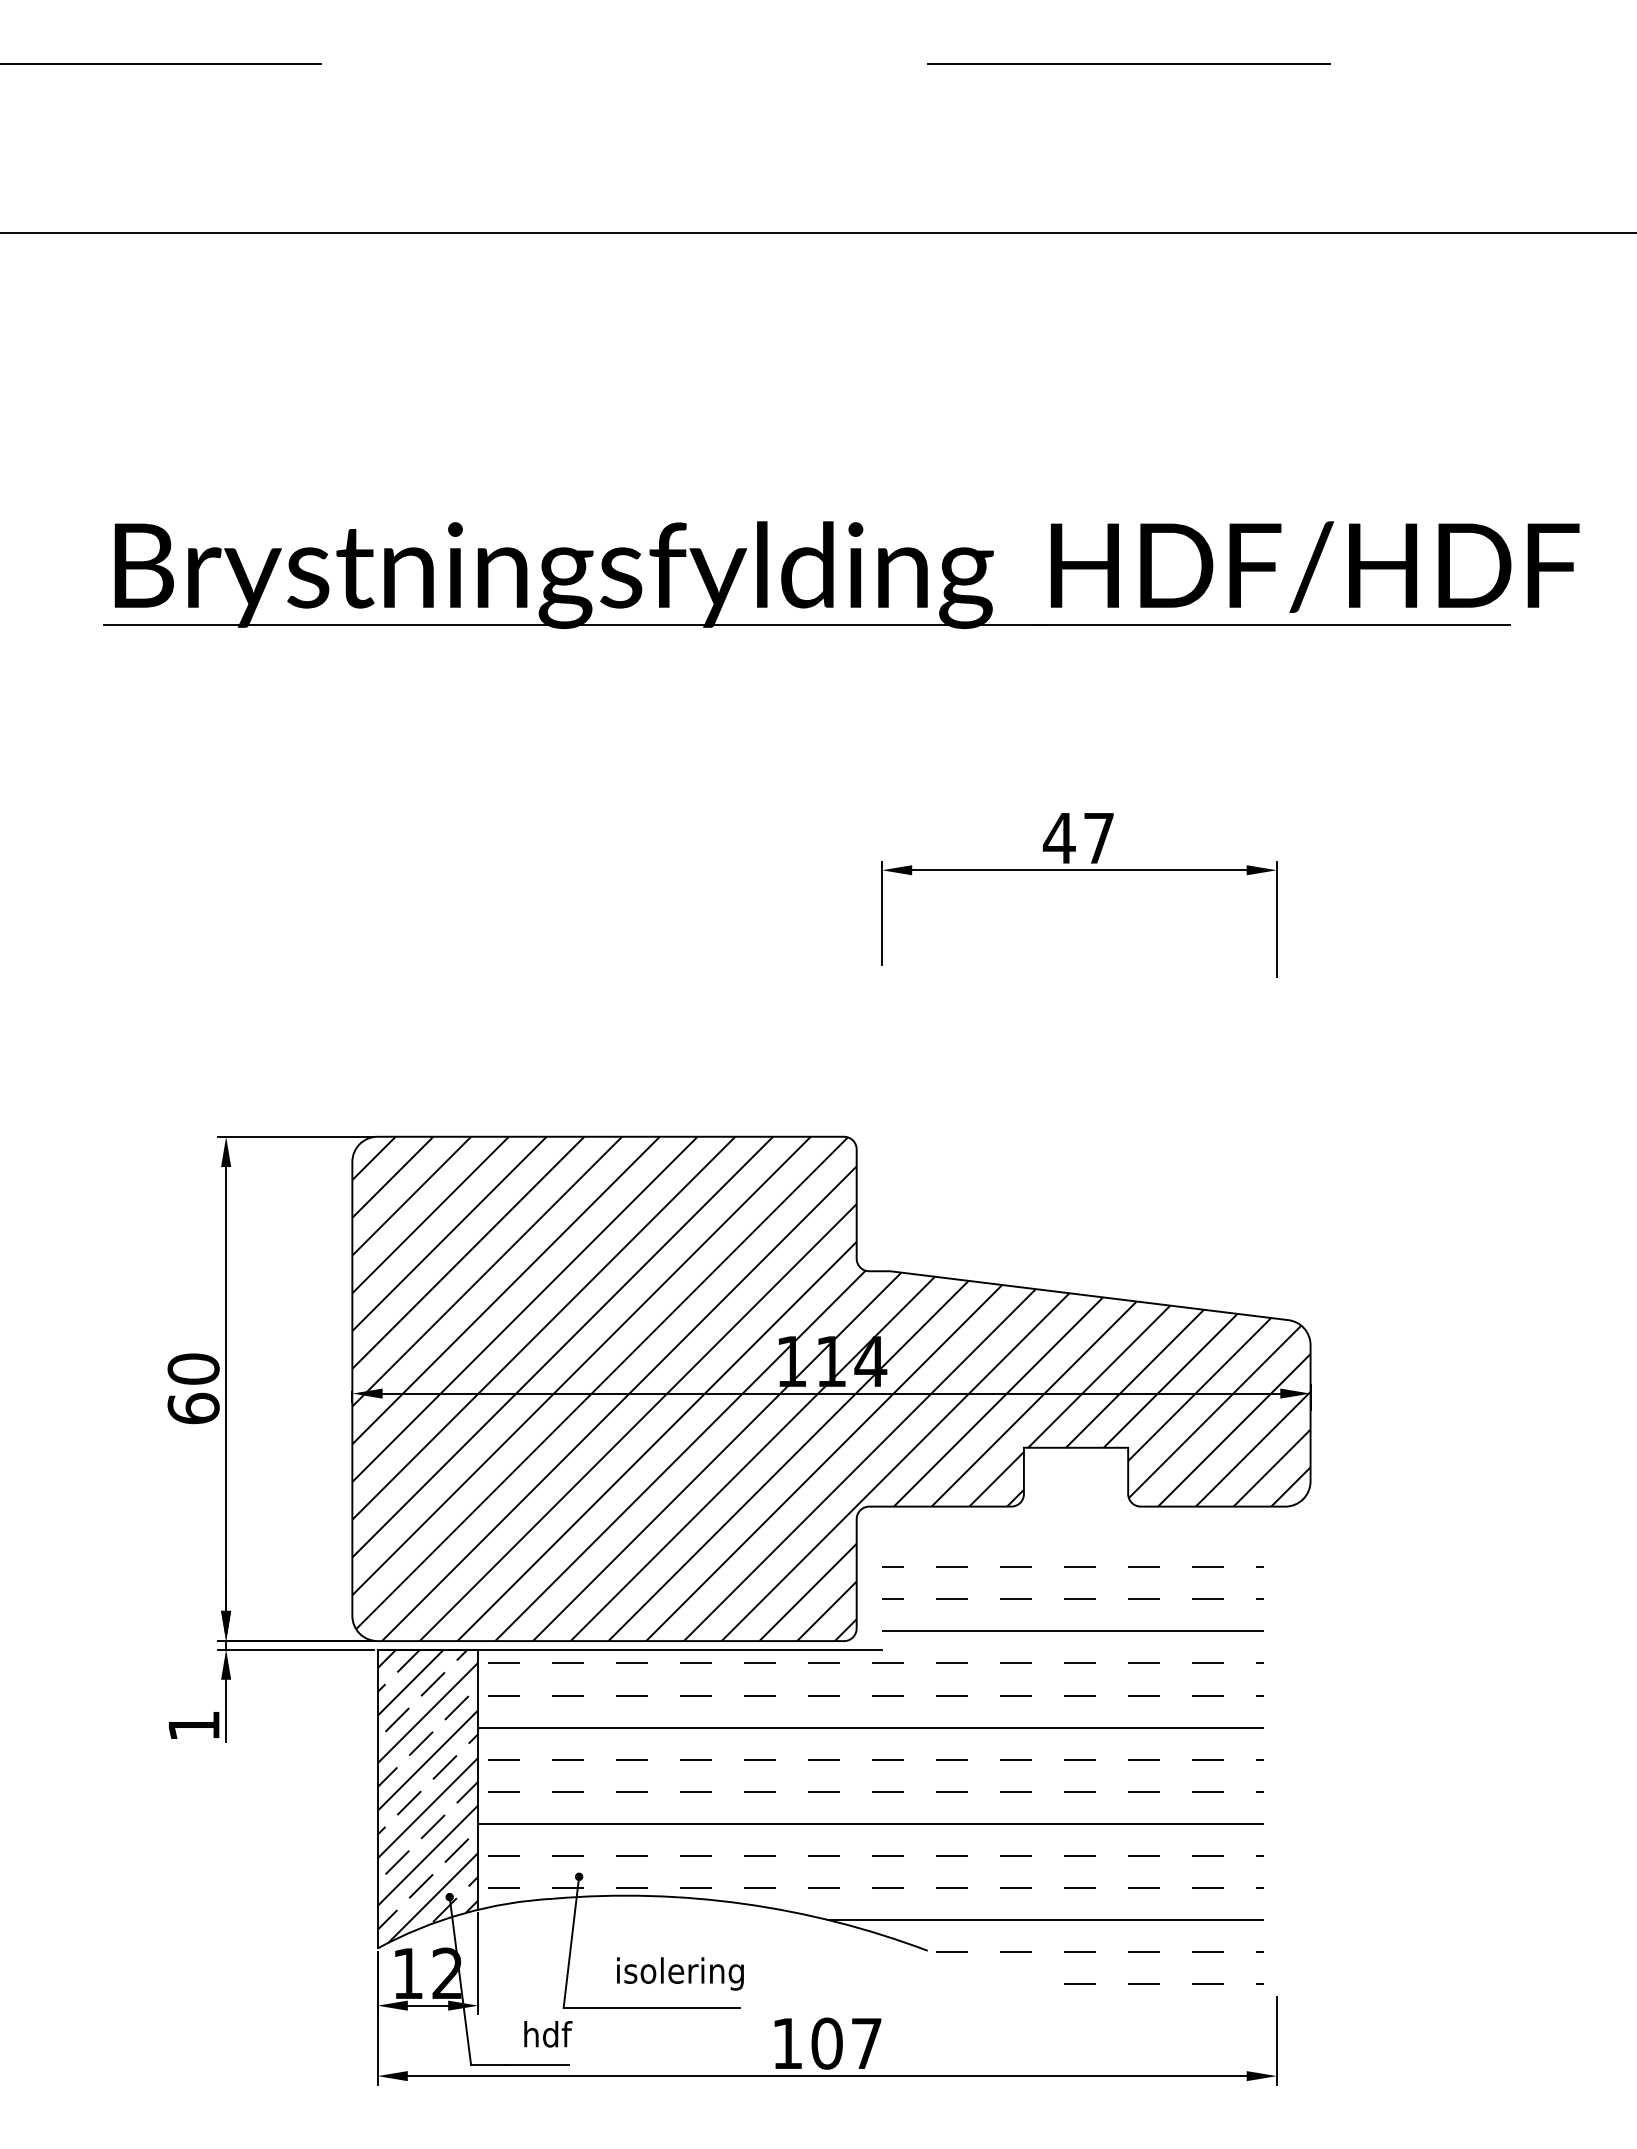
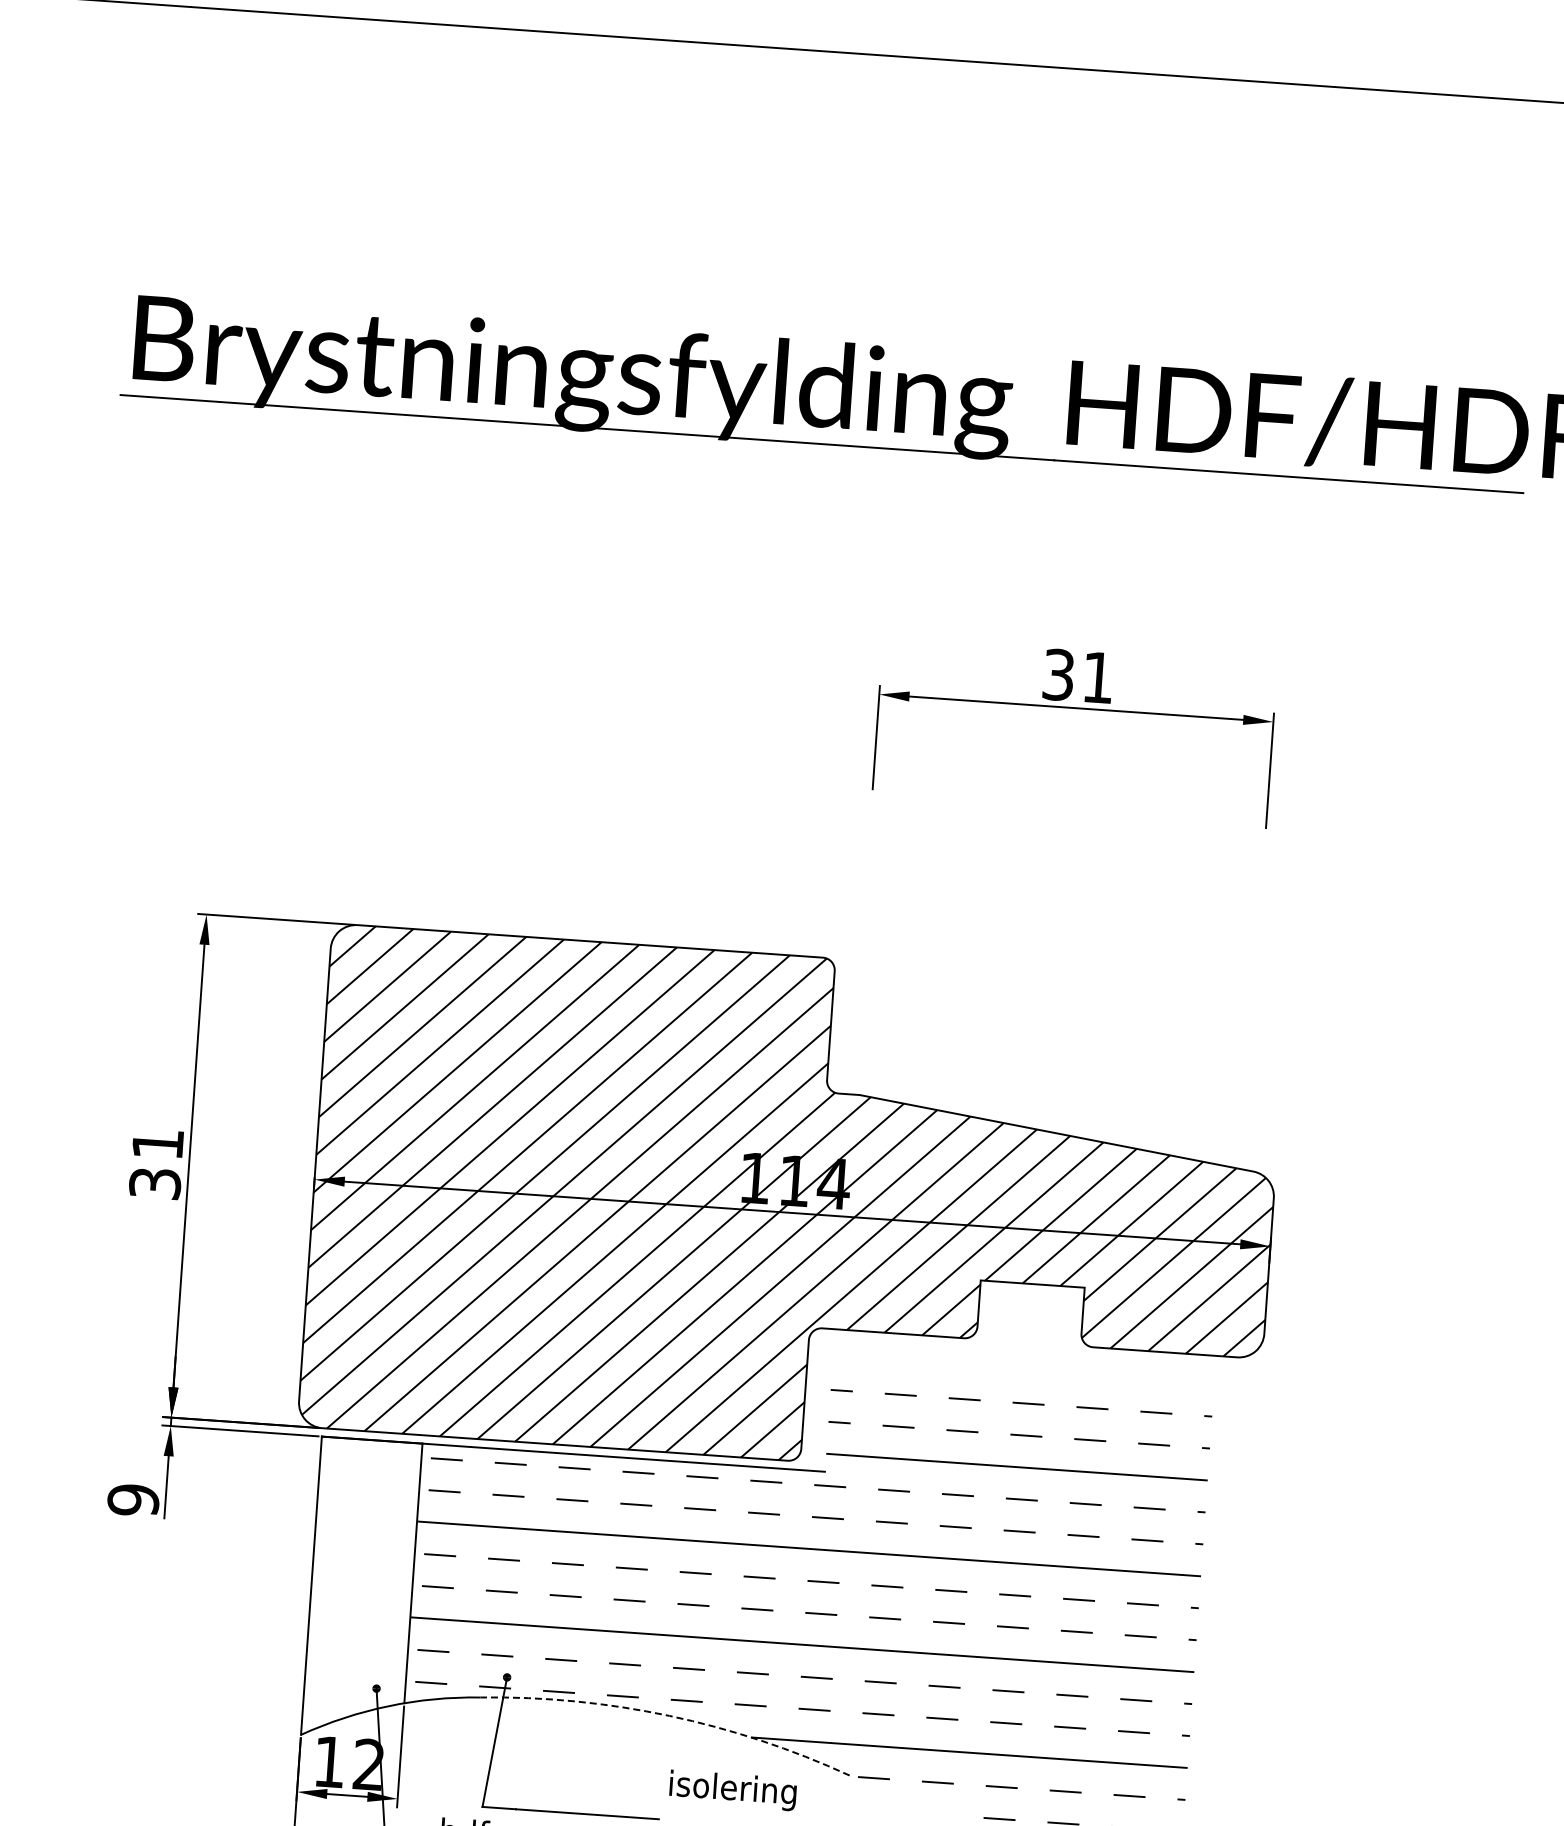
text: (1077, 838) -> (1076, 676), 47 -> 31
text: (193, 1388) -> (156, 1163), 60 -> 31
text: (194, 1725) -> (133, 1499), 1 -> 9
hatch: (427, 1795) -> (361, 1585), removed
arc: (743, 1903) -> (669, 1715), solid -> dashed
text: (680, 1973) -> (733, 1790), moved

